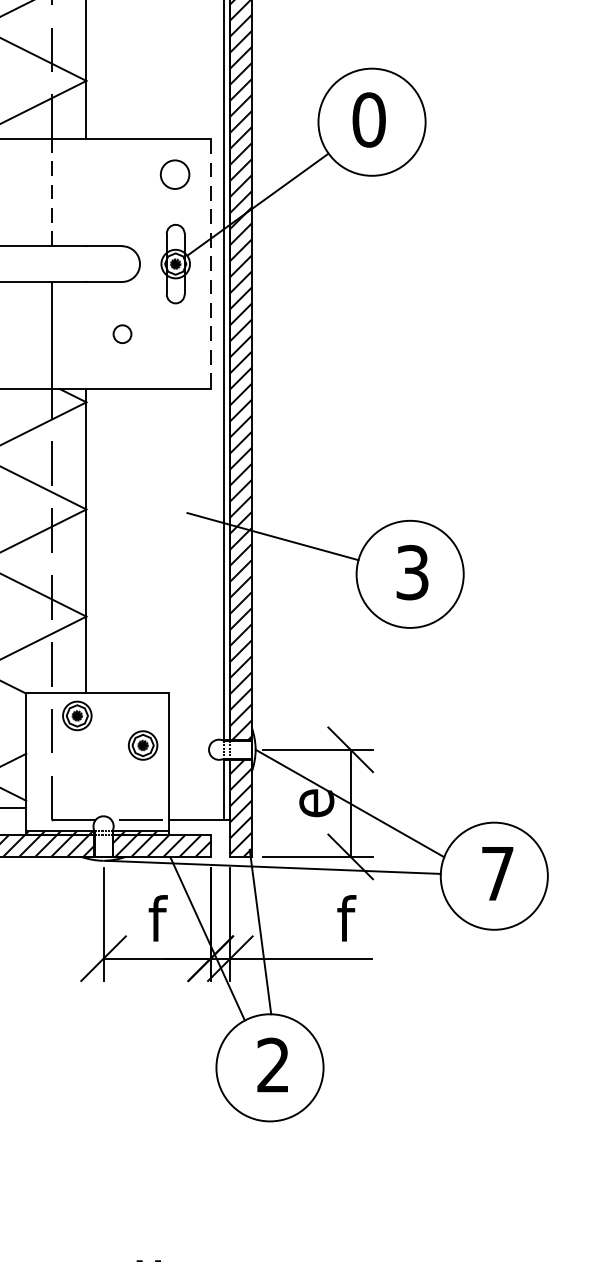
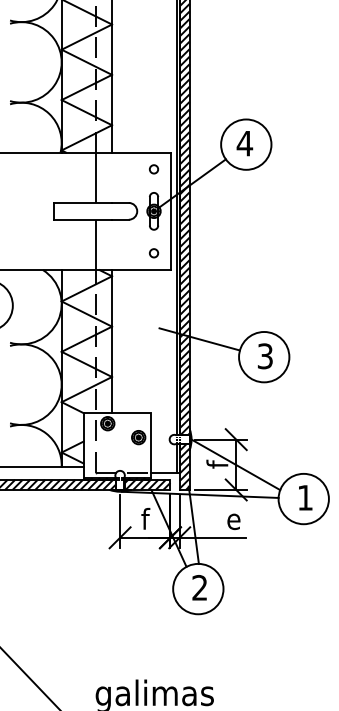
text: (368, 119) -> (244, 143), 0 -> 4
circle: (176, 175) -> (154, 169), size x0.62
line: (51, 192) -> (95, 177), dashed -> solid
line: (210, 264) -> (170, 211), dashed -> solid
circle: (123, 334) -> (154, 253), moved
text: (310, 802) -> (217, 464), e -> f
text: (498, 872) -> (305, 497), 7 -> 1
text: (344, 917) -> (233, 518), f -> e

